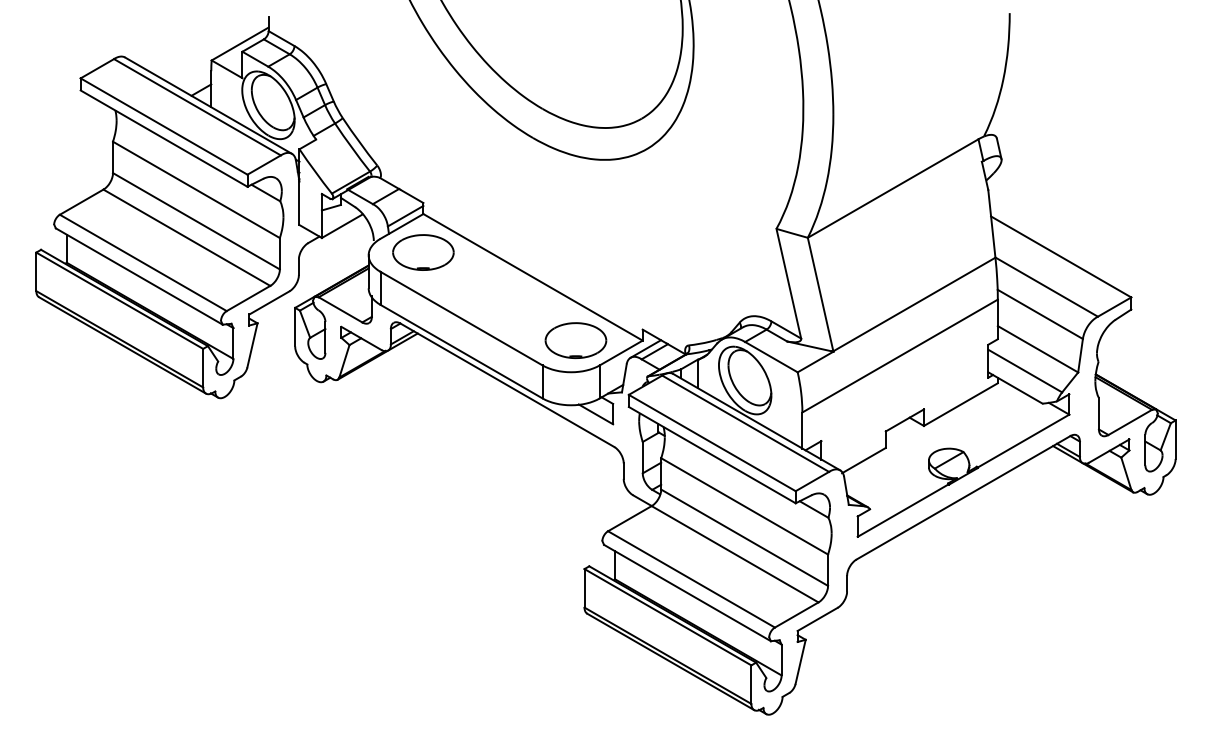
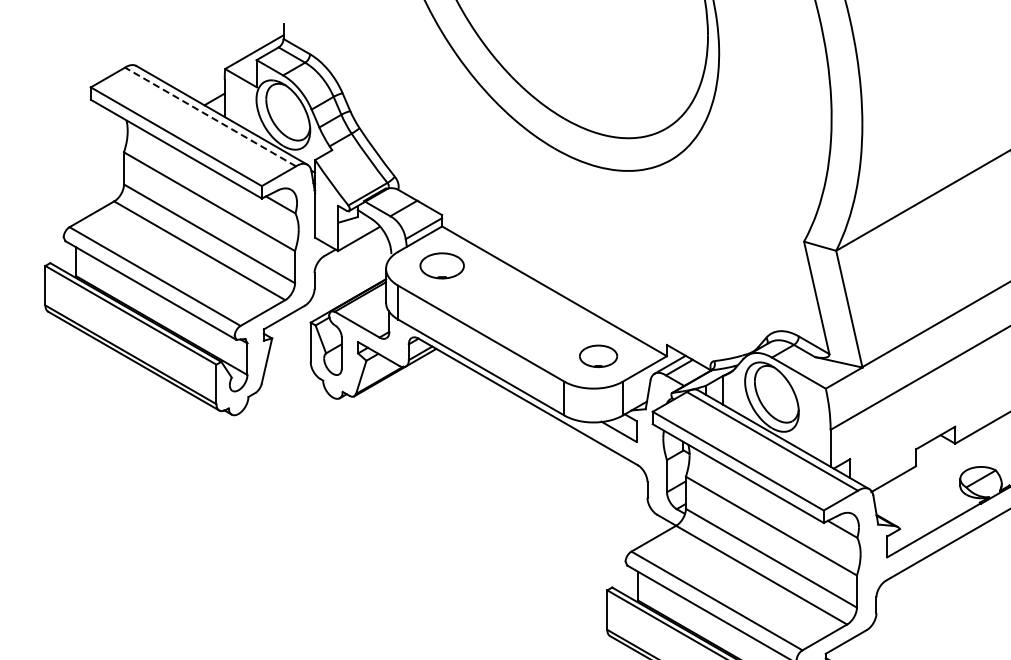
line: (197, 107) -> (210, 117), solid -> dashed
part: (423, 252) -> (442, 265), size x0.7
part: (575, 340) -> (598, 356), size x0.6

